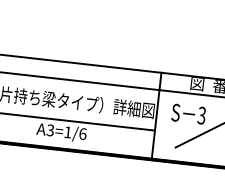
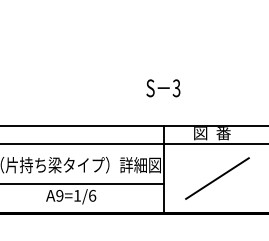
text: (188, 114) -> (163, 88), moved
text: (50, 130) -> (59, 195), A3=1/6 -> A9=1/6

